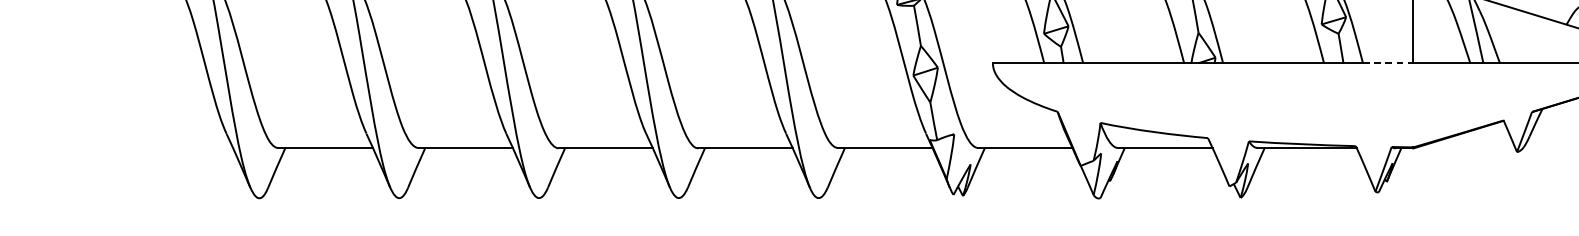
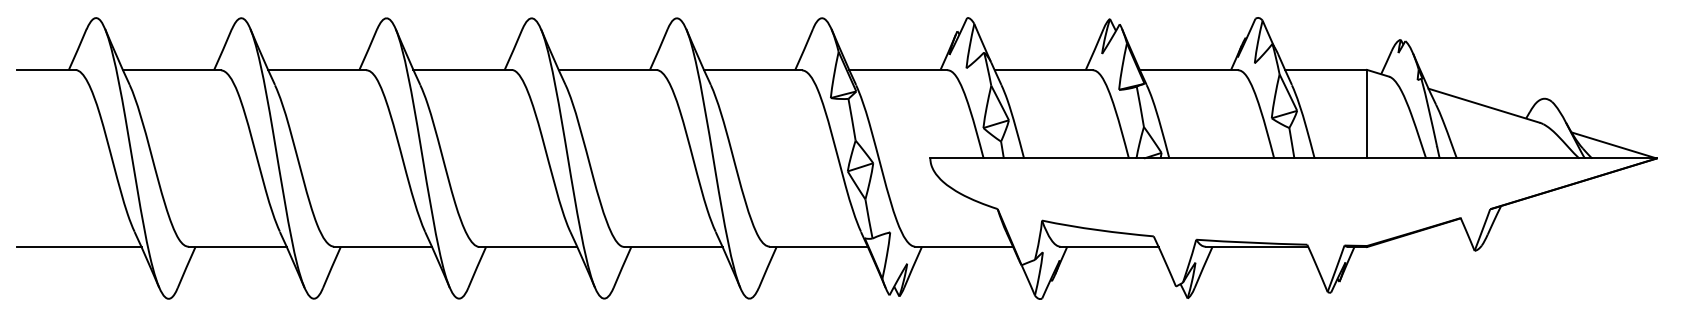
line: (1388, 63) -> (1341, 158), dashed -> solid
line: (172, 148) -> (78, 247), added

